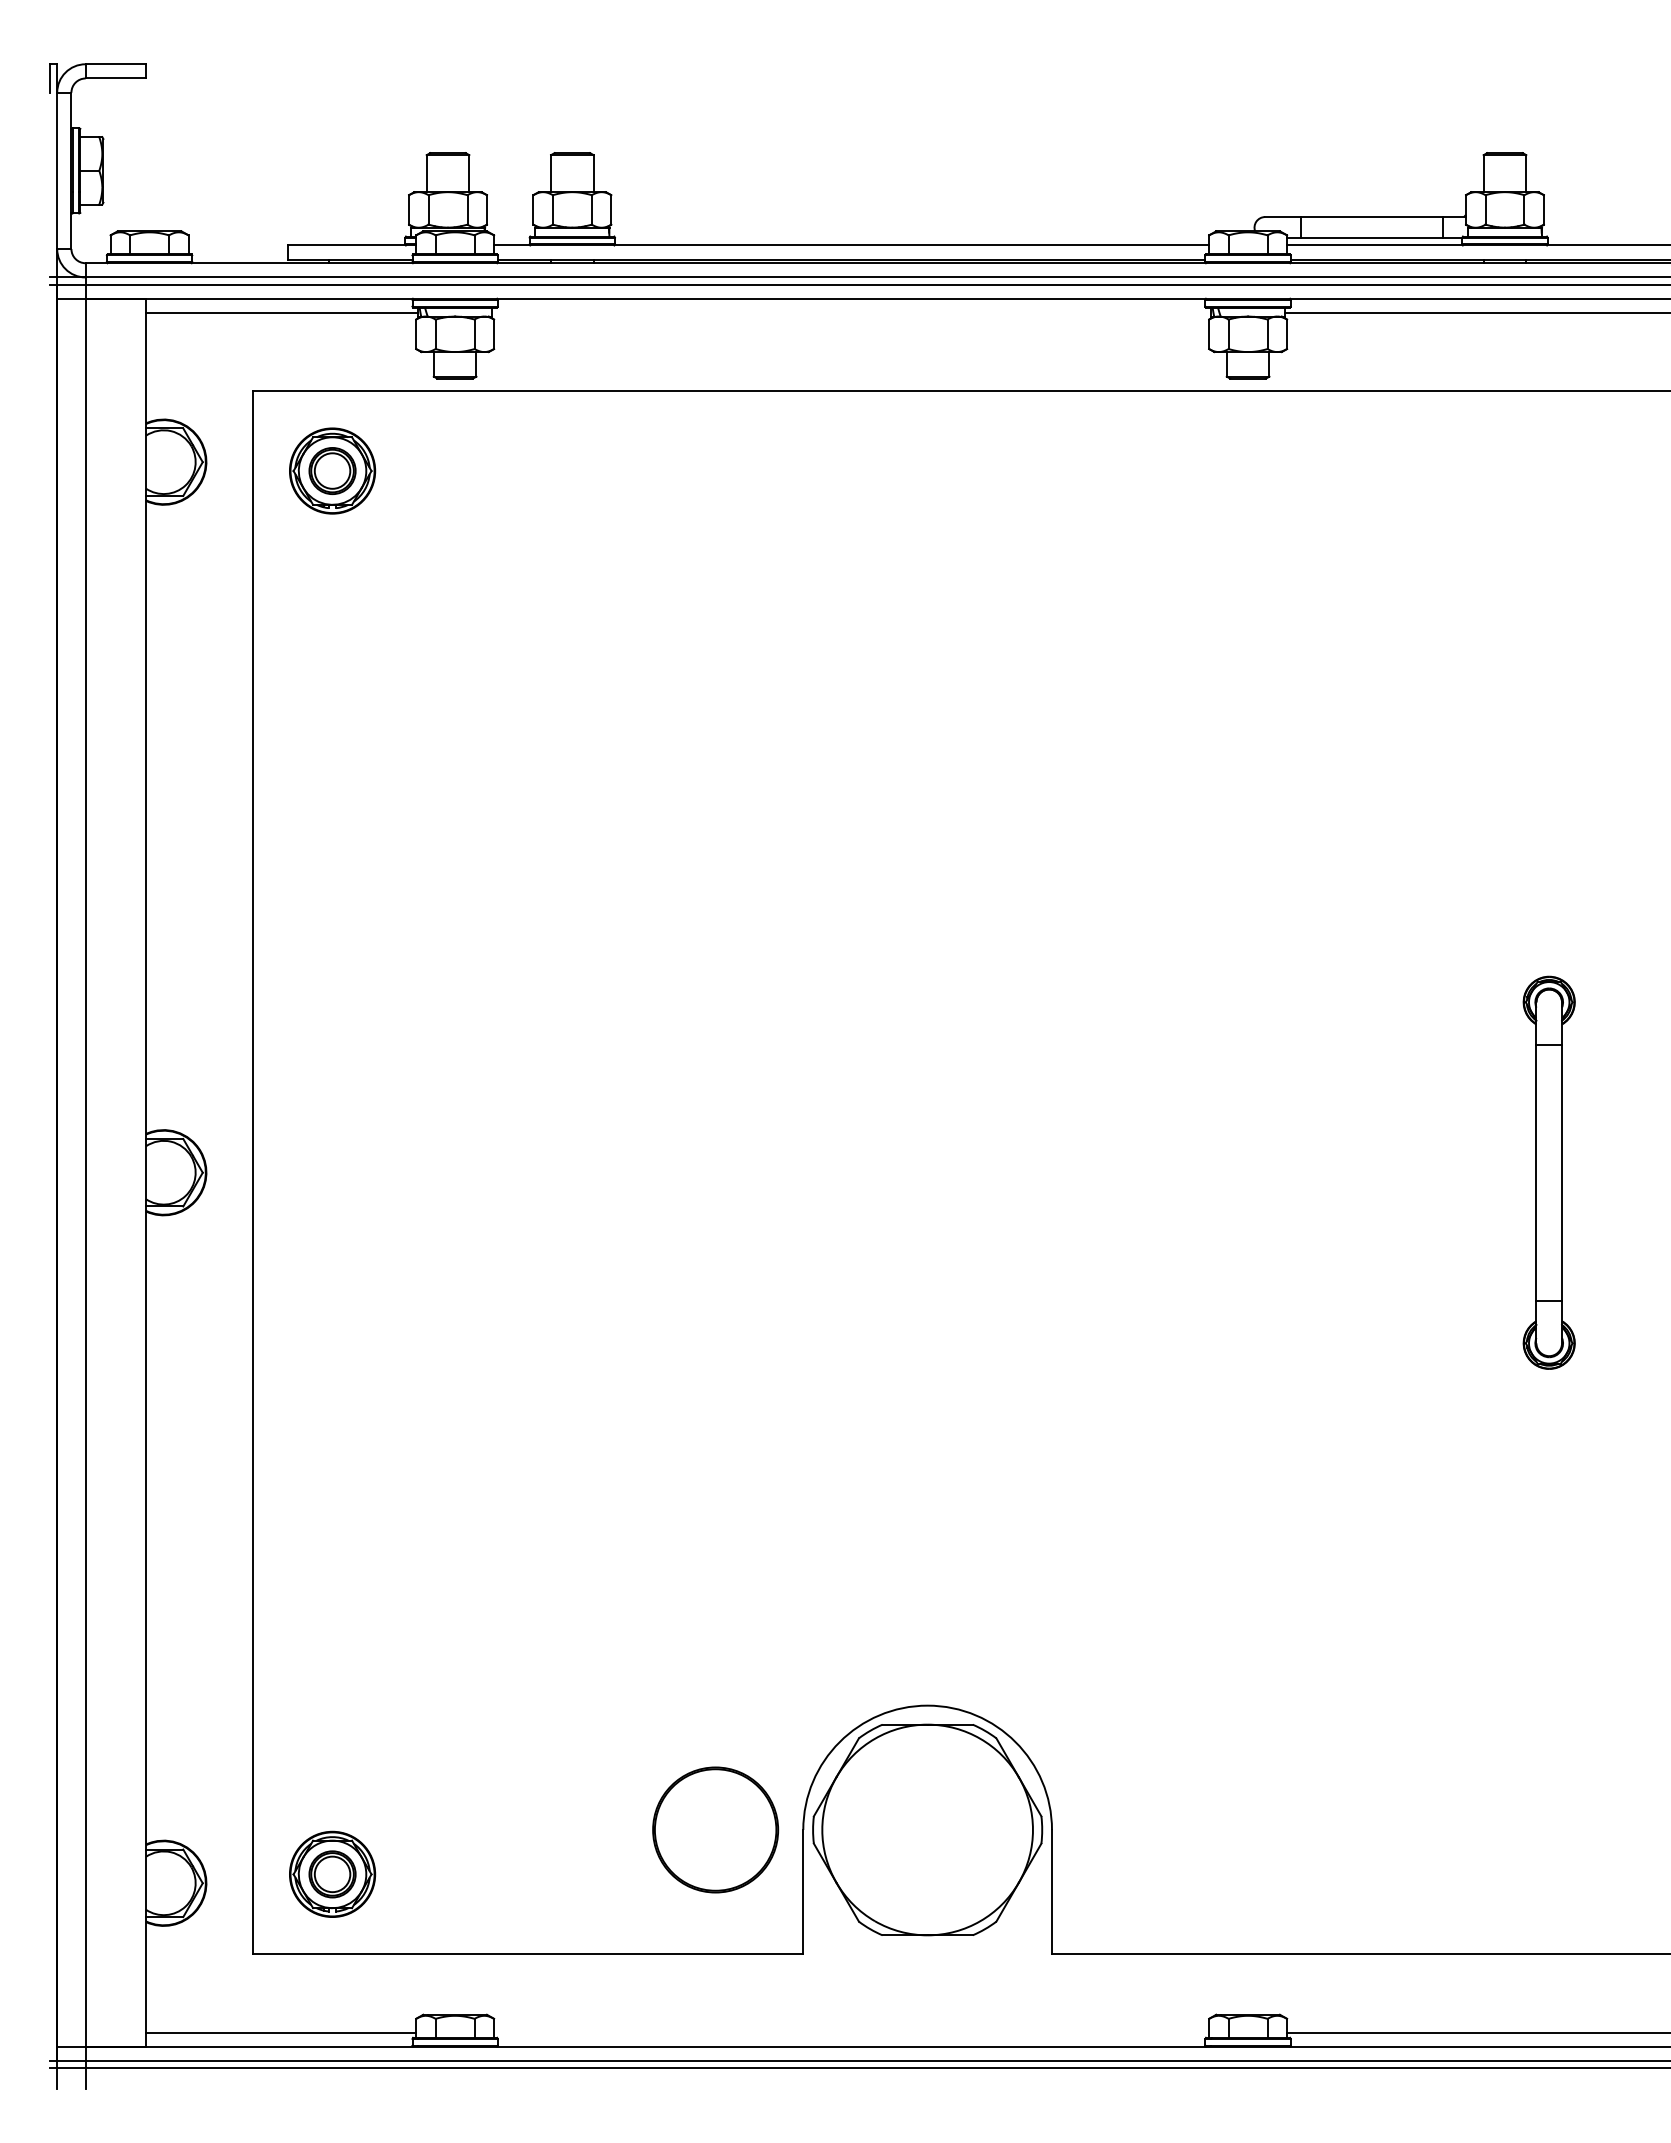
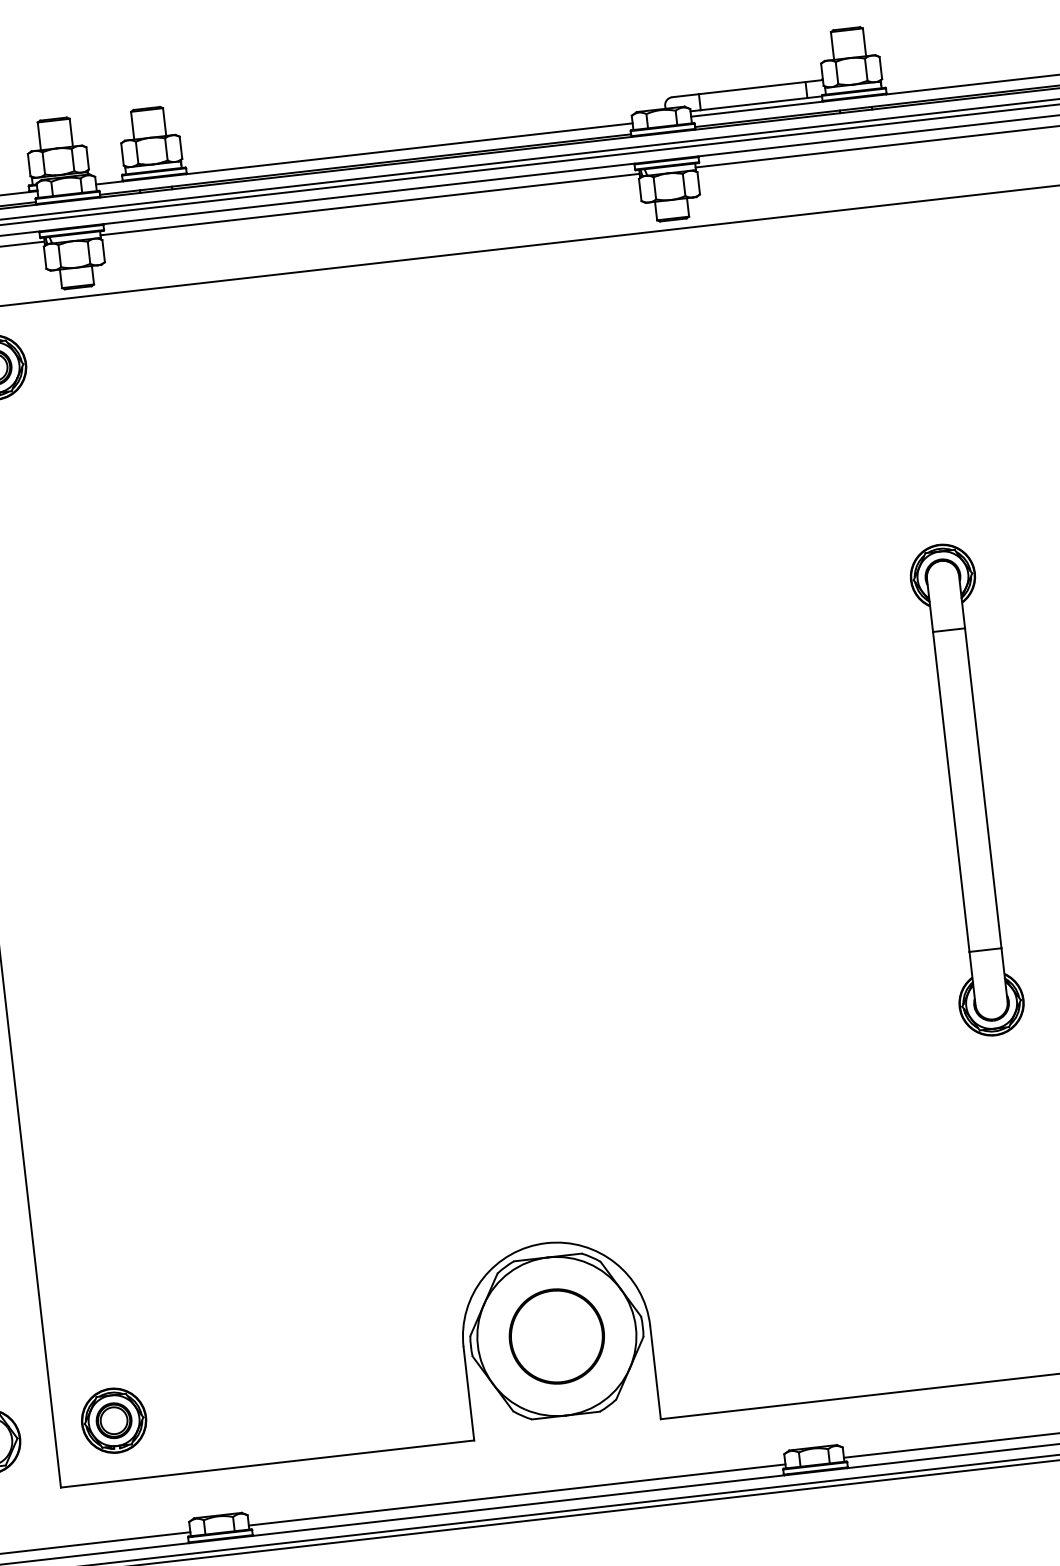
line: (851, 312) -> (370, 204), added
part: (1548, 1172) -> (966, 790), size x1.67
part: (715, 1829) -> (556, 1336), moved
line: (851, 2032) -> (517, 1495), added

